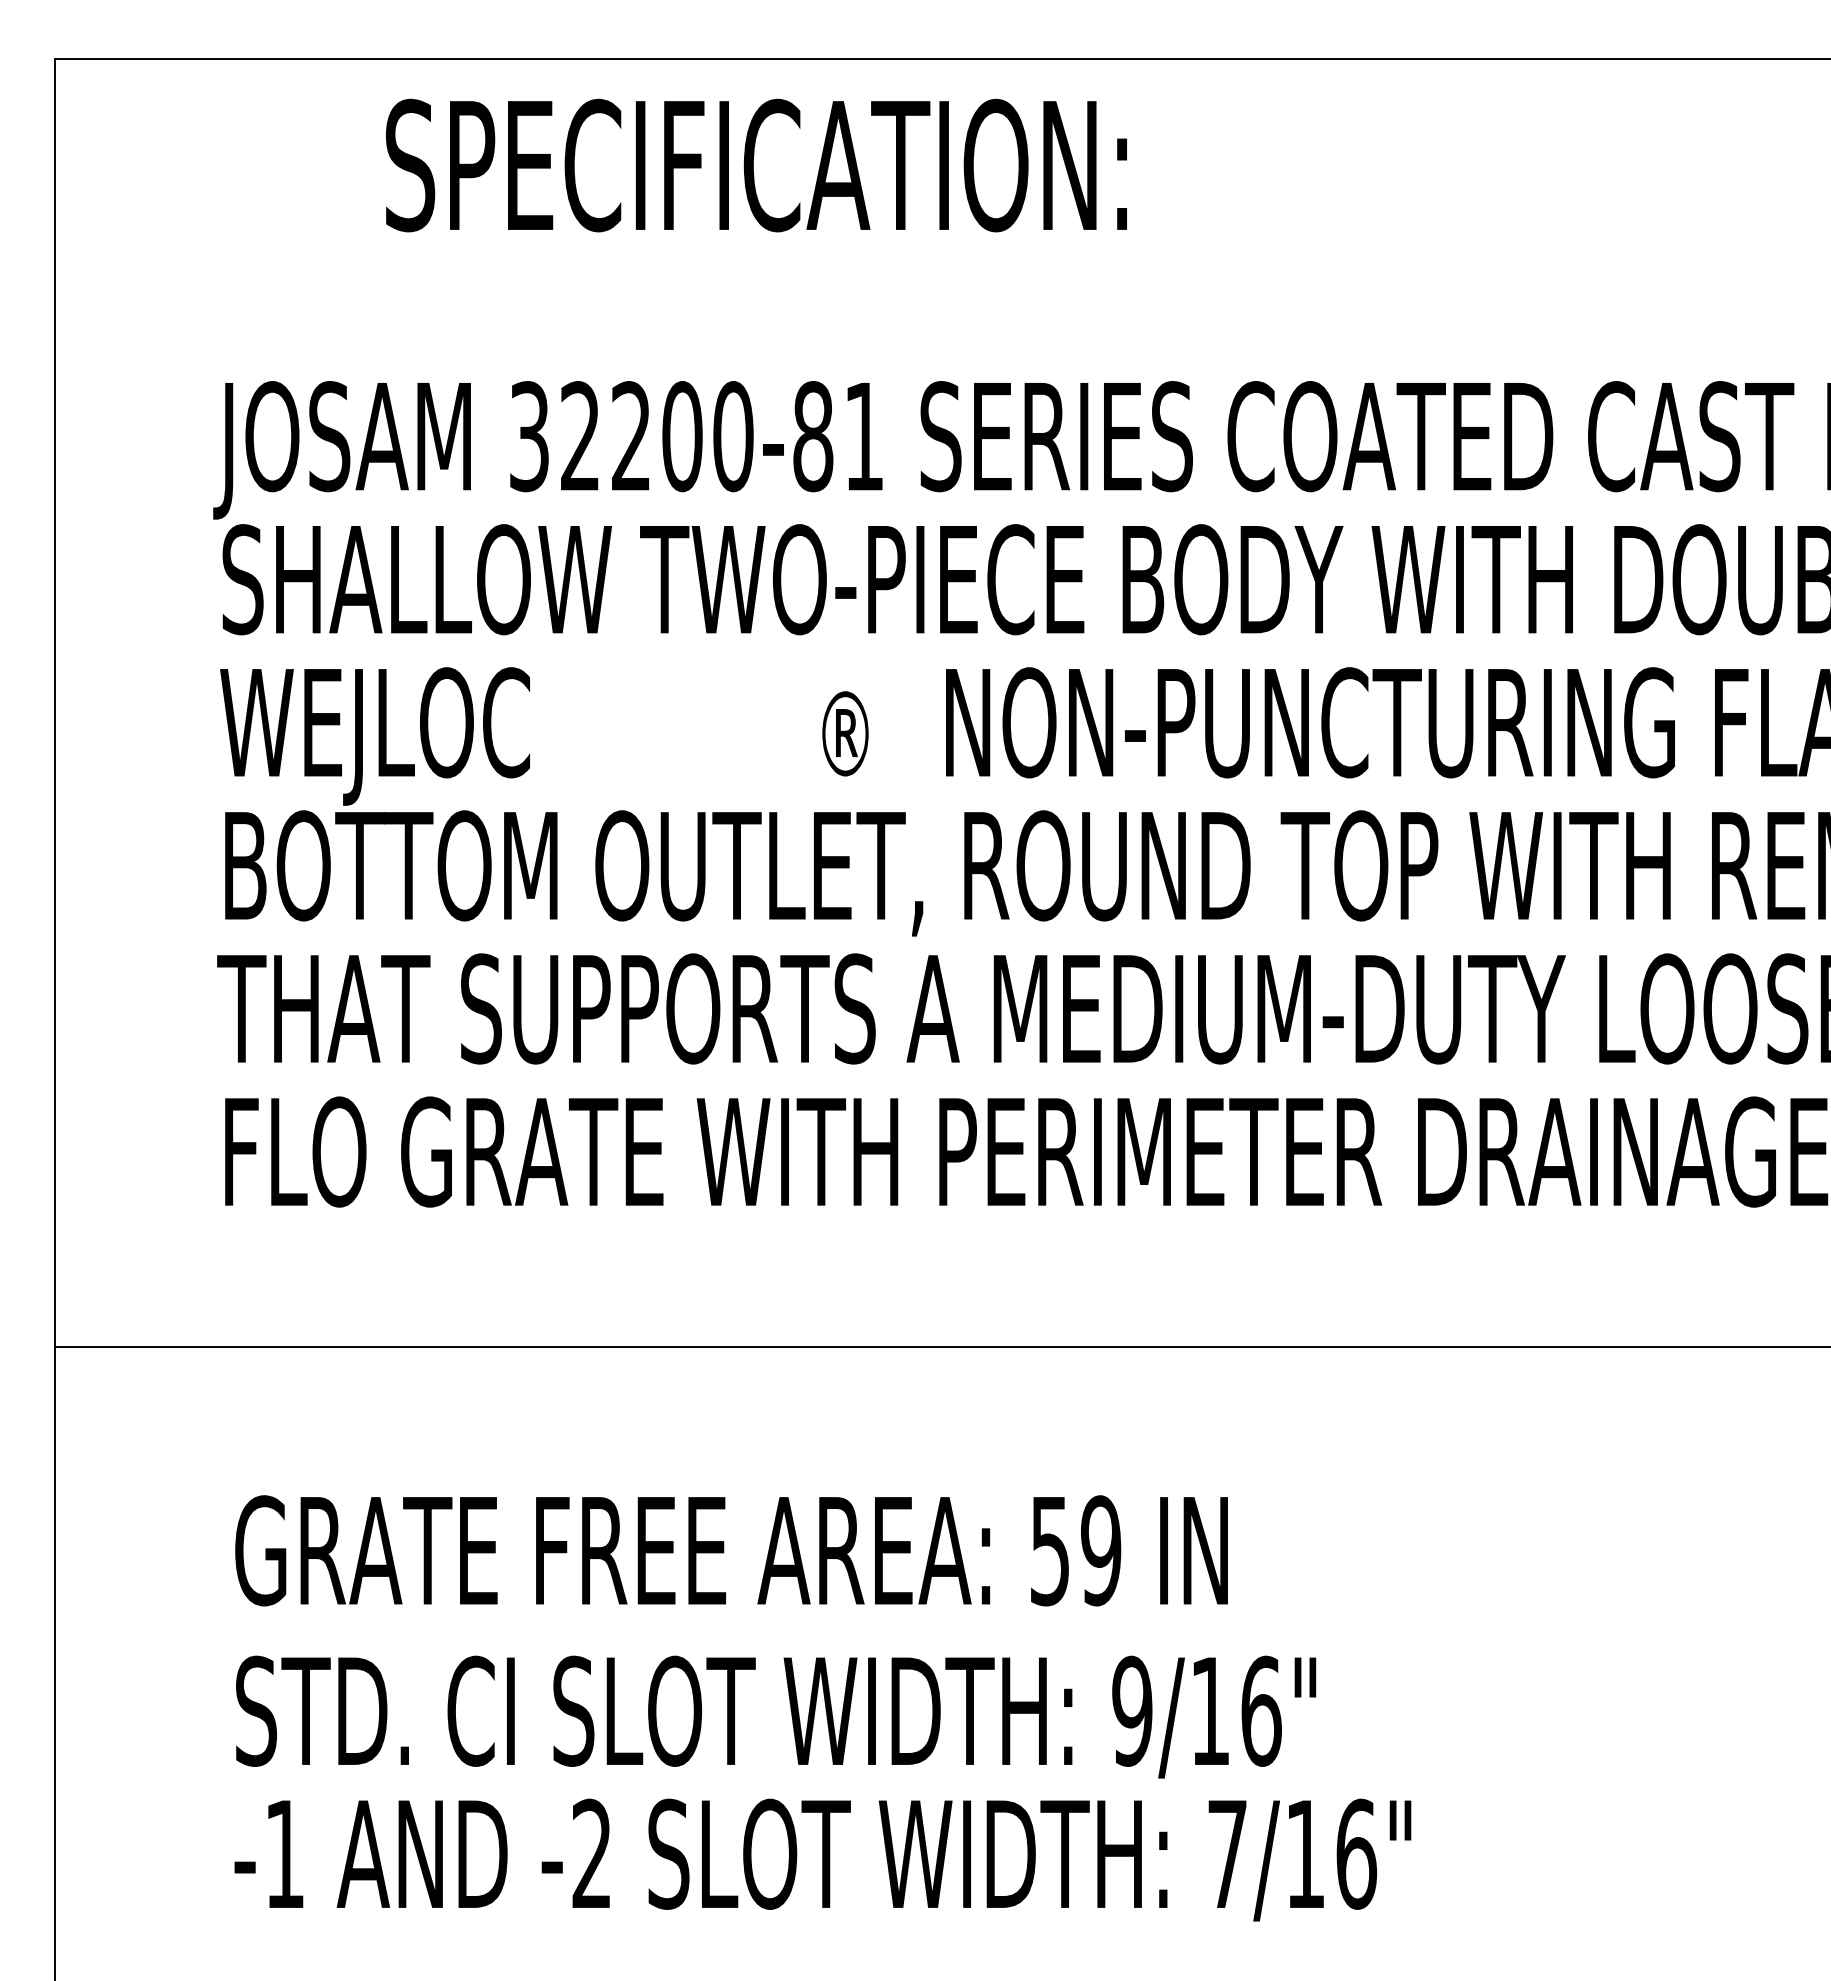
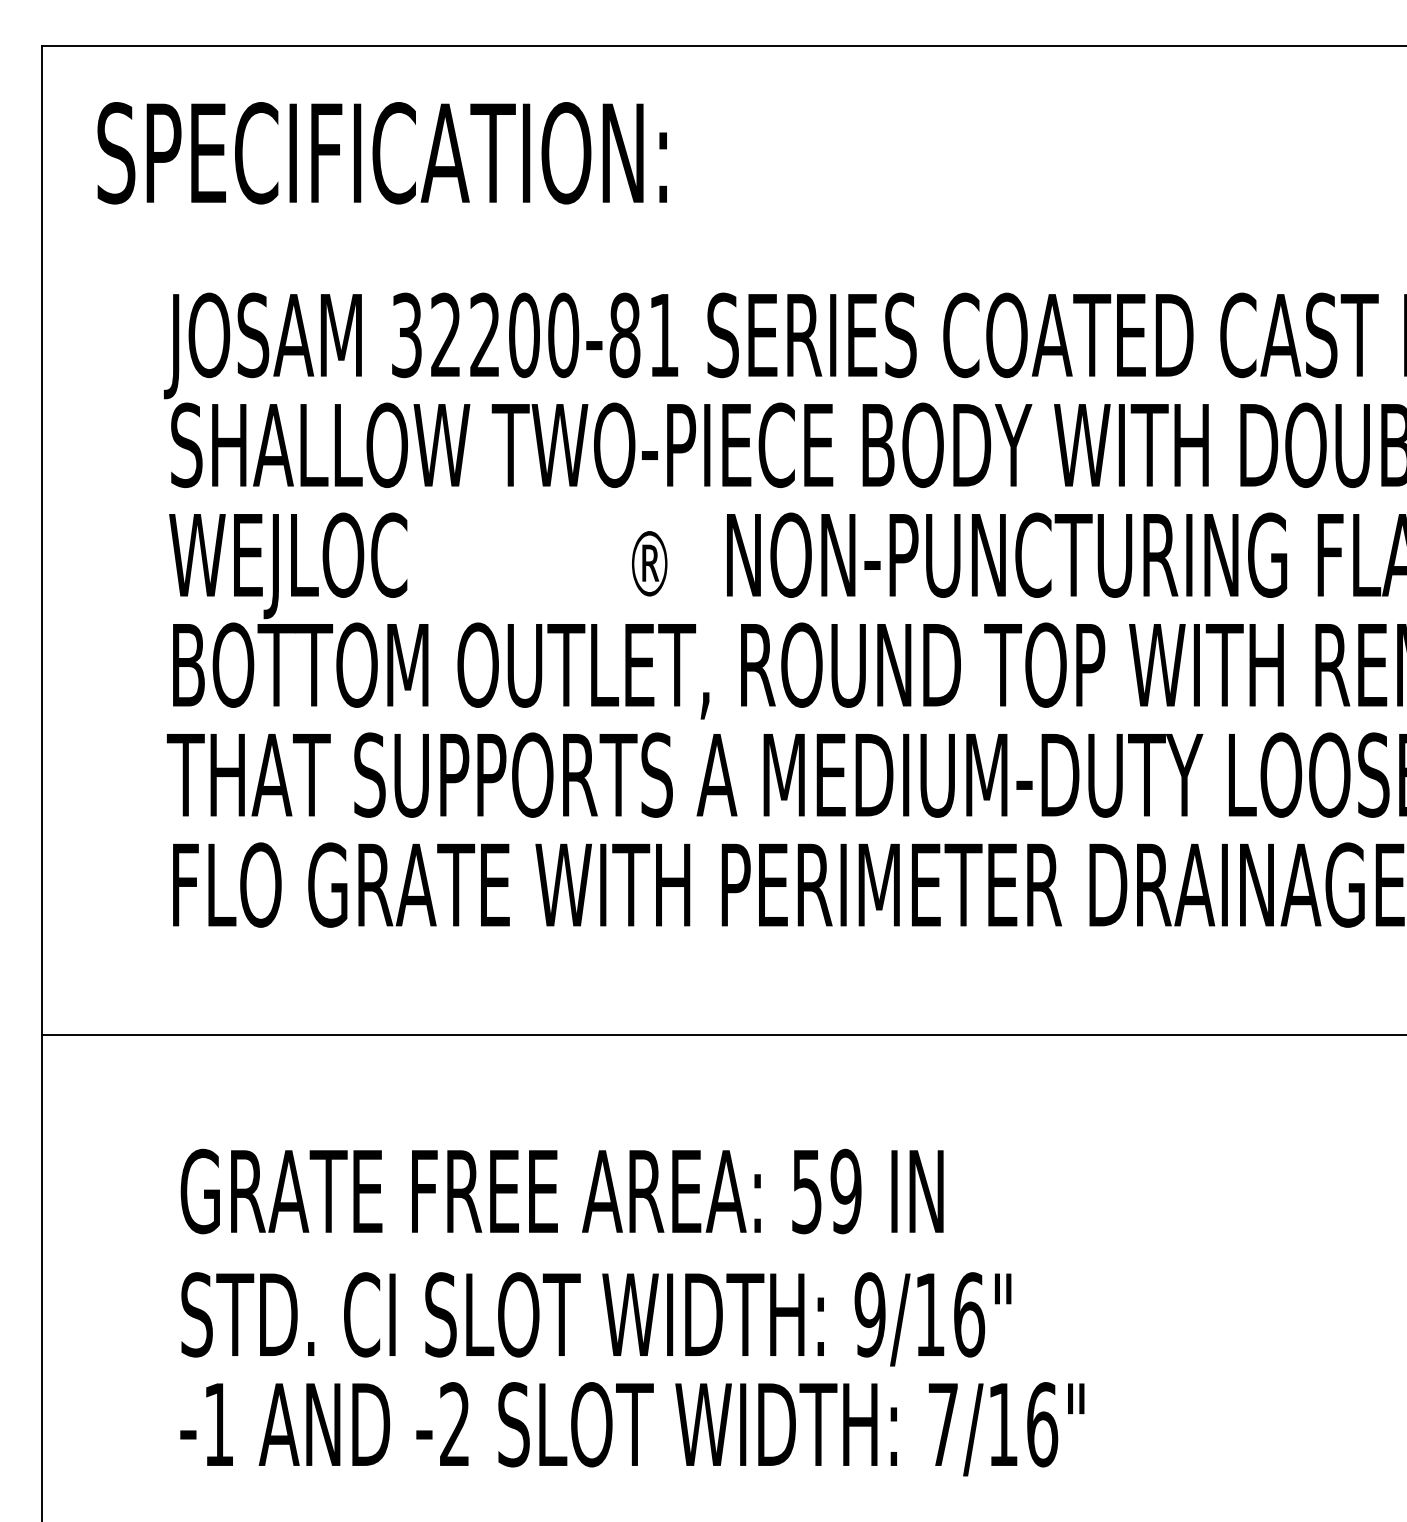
text: (756, 165) -> (382, 153), moved

